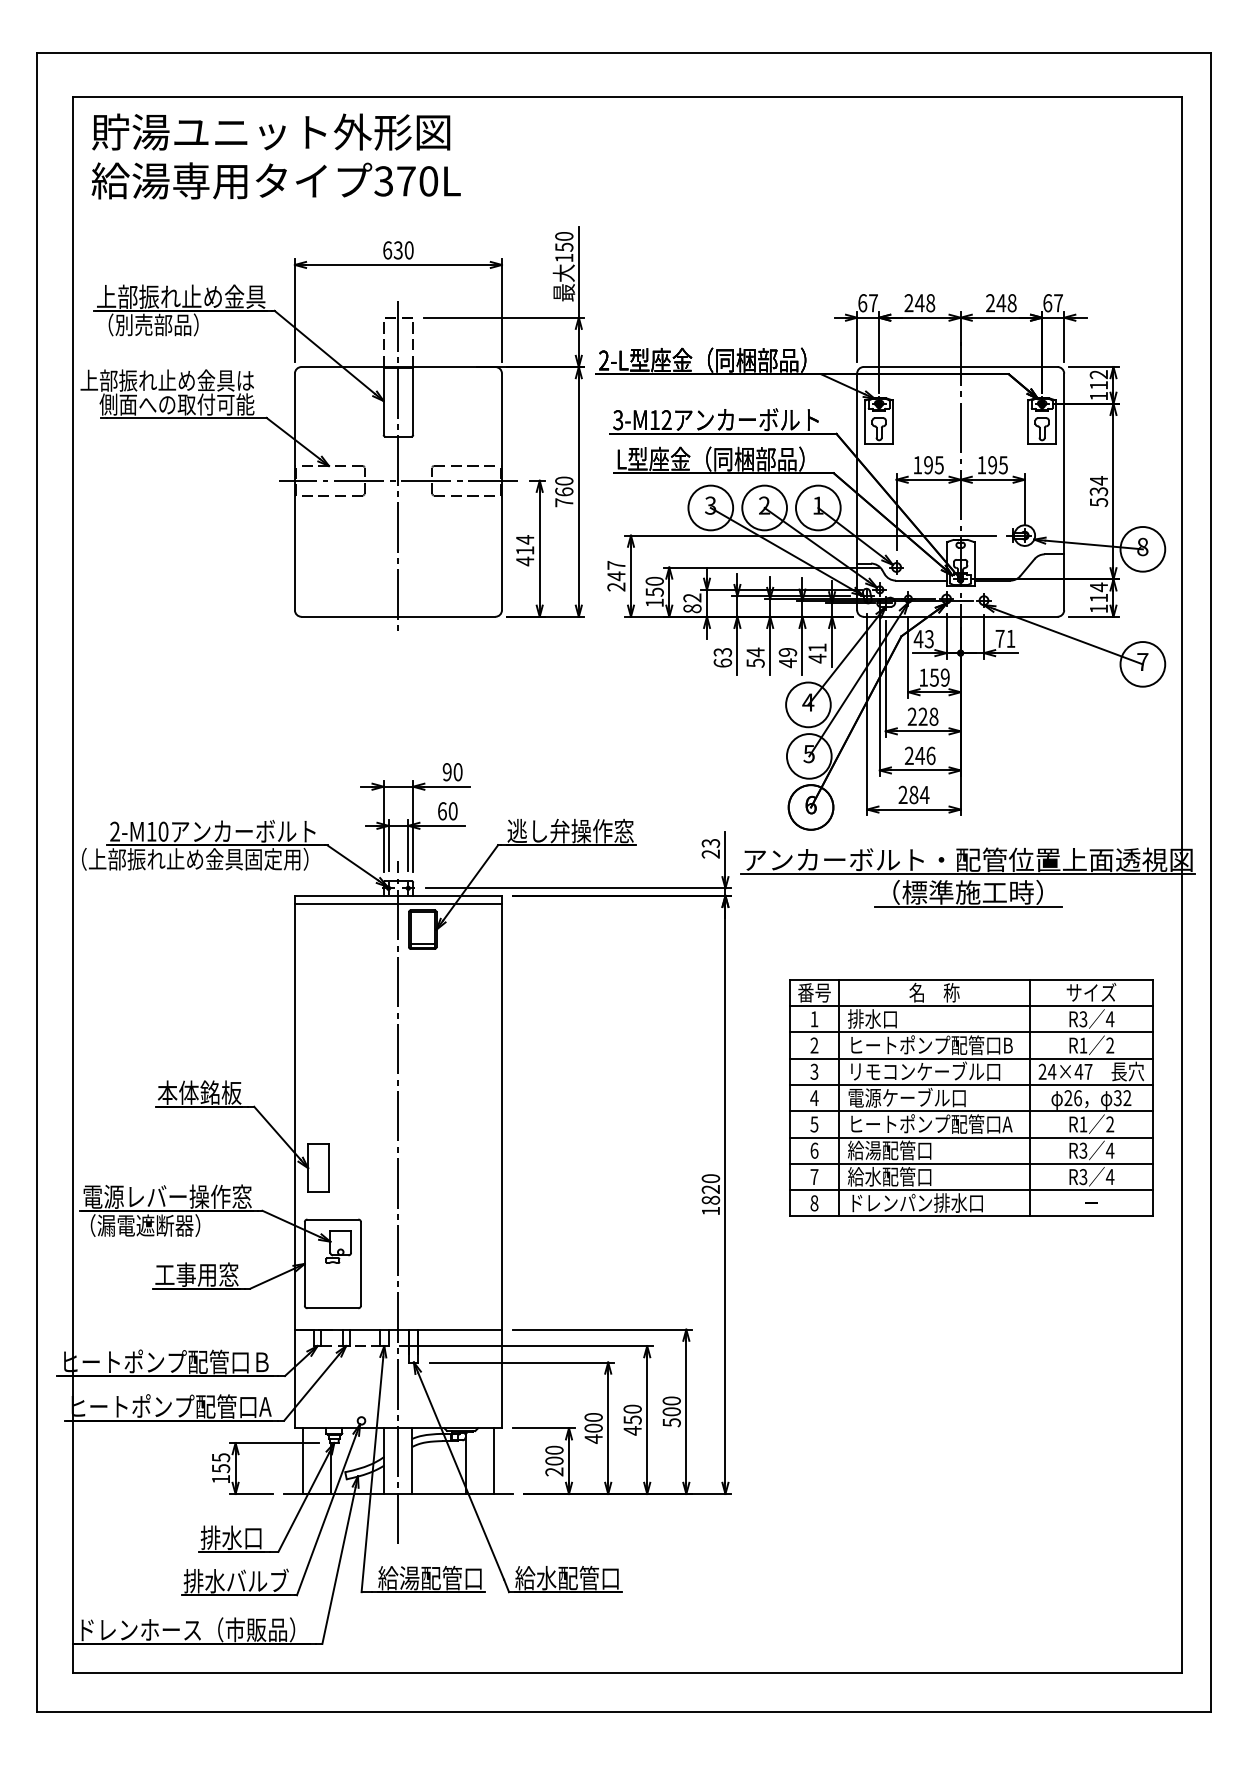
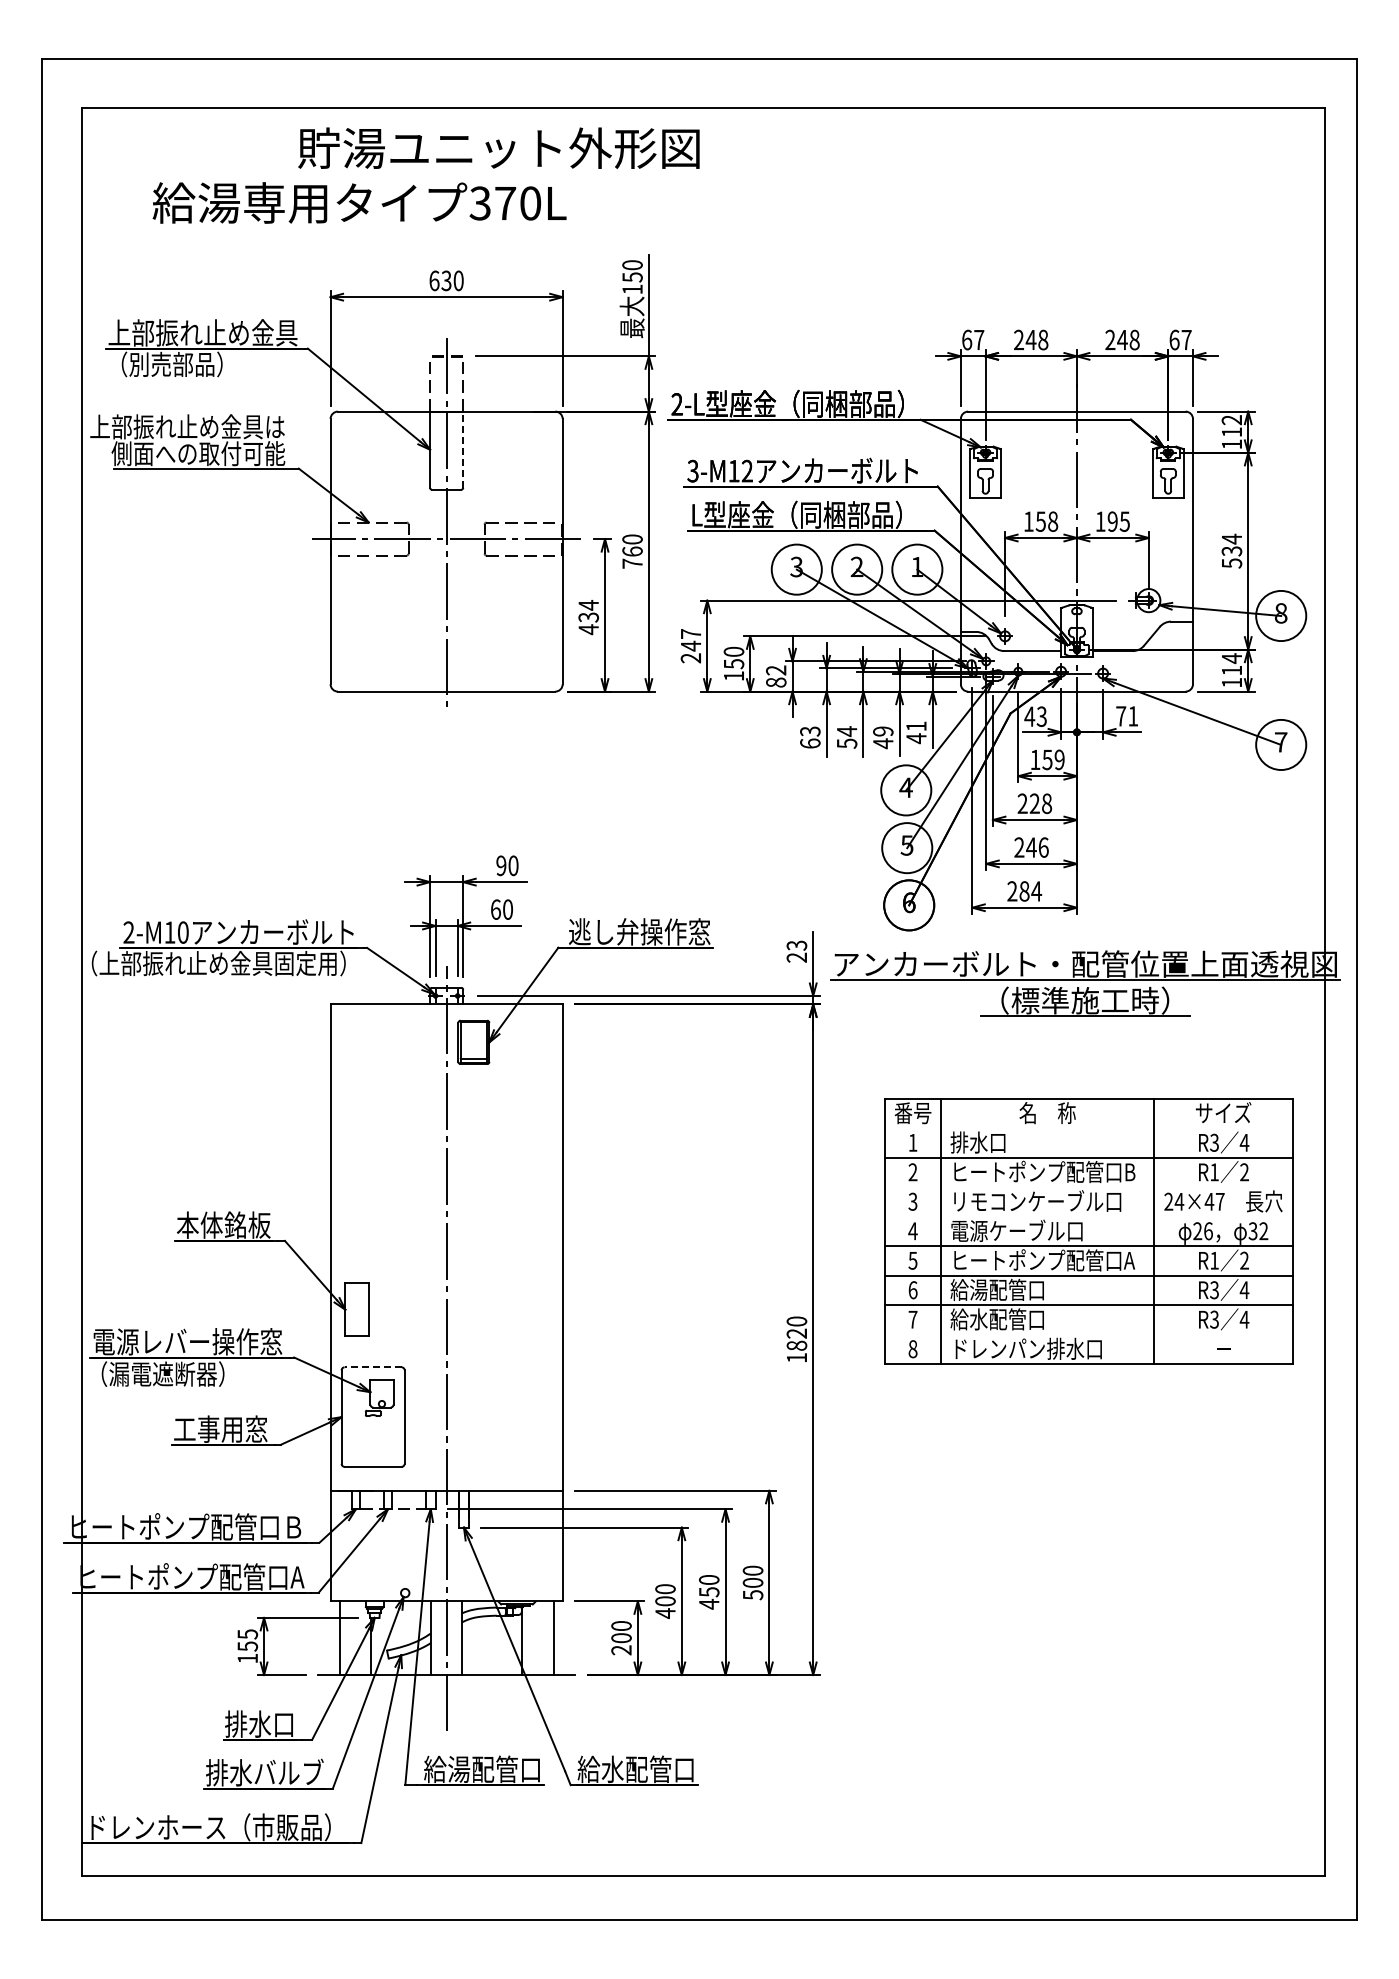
text: (270, 131) -> (498, 147), moved
text: (276, 180) -> (359, 202), moved
line: (413, 400) -> (463, 449), solid -> dashed
text: (933, 465) -> (1046, 521), 195 -> 158
text: (524, 550) -> (588, 617), 414 -> 434
line: (398, 904) -> (446, 1014), removed
line: (970, 1006) -> (1088, 1128), removed
line: (970, 1059) -> (1088, 1187), removed
line: (970, 1084) -> (1088, 1216), removed
line: (970, 1190) -> (1088, 1334), removed
line: (333, 1219) -> (373, 1367), solid -> dashed

